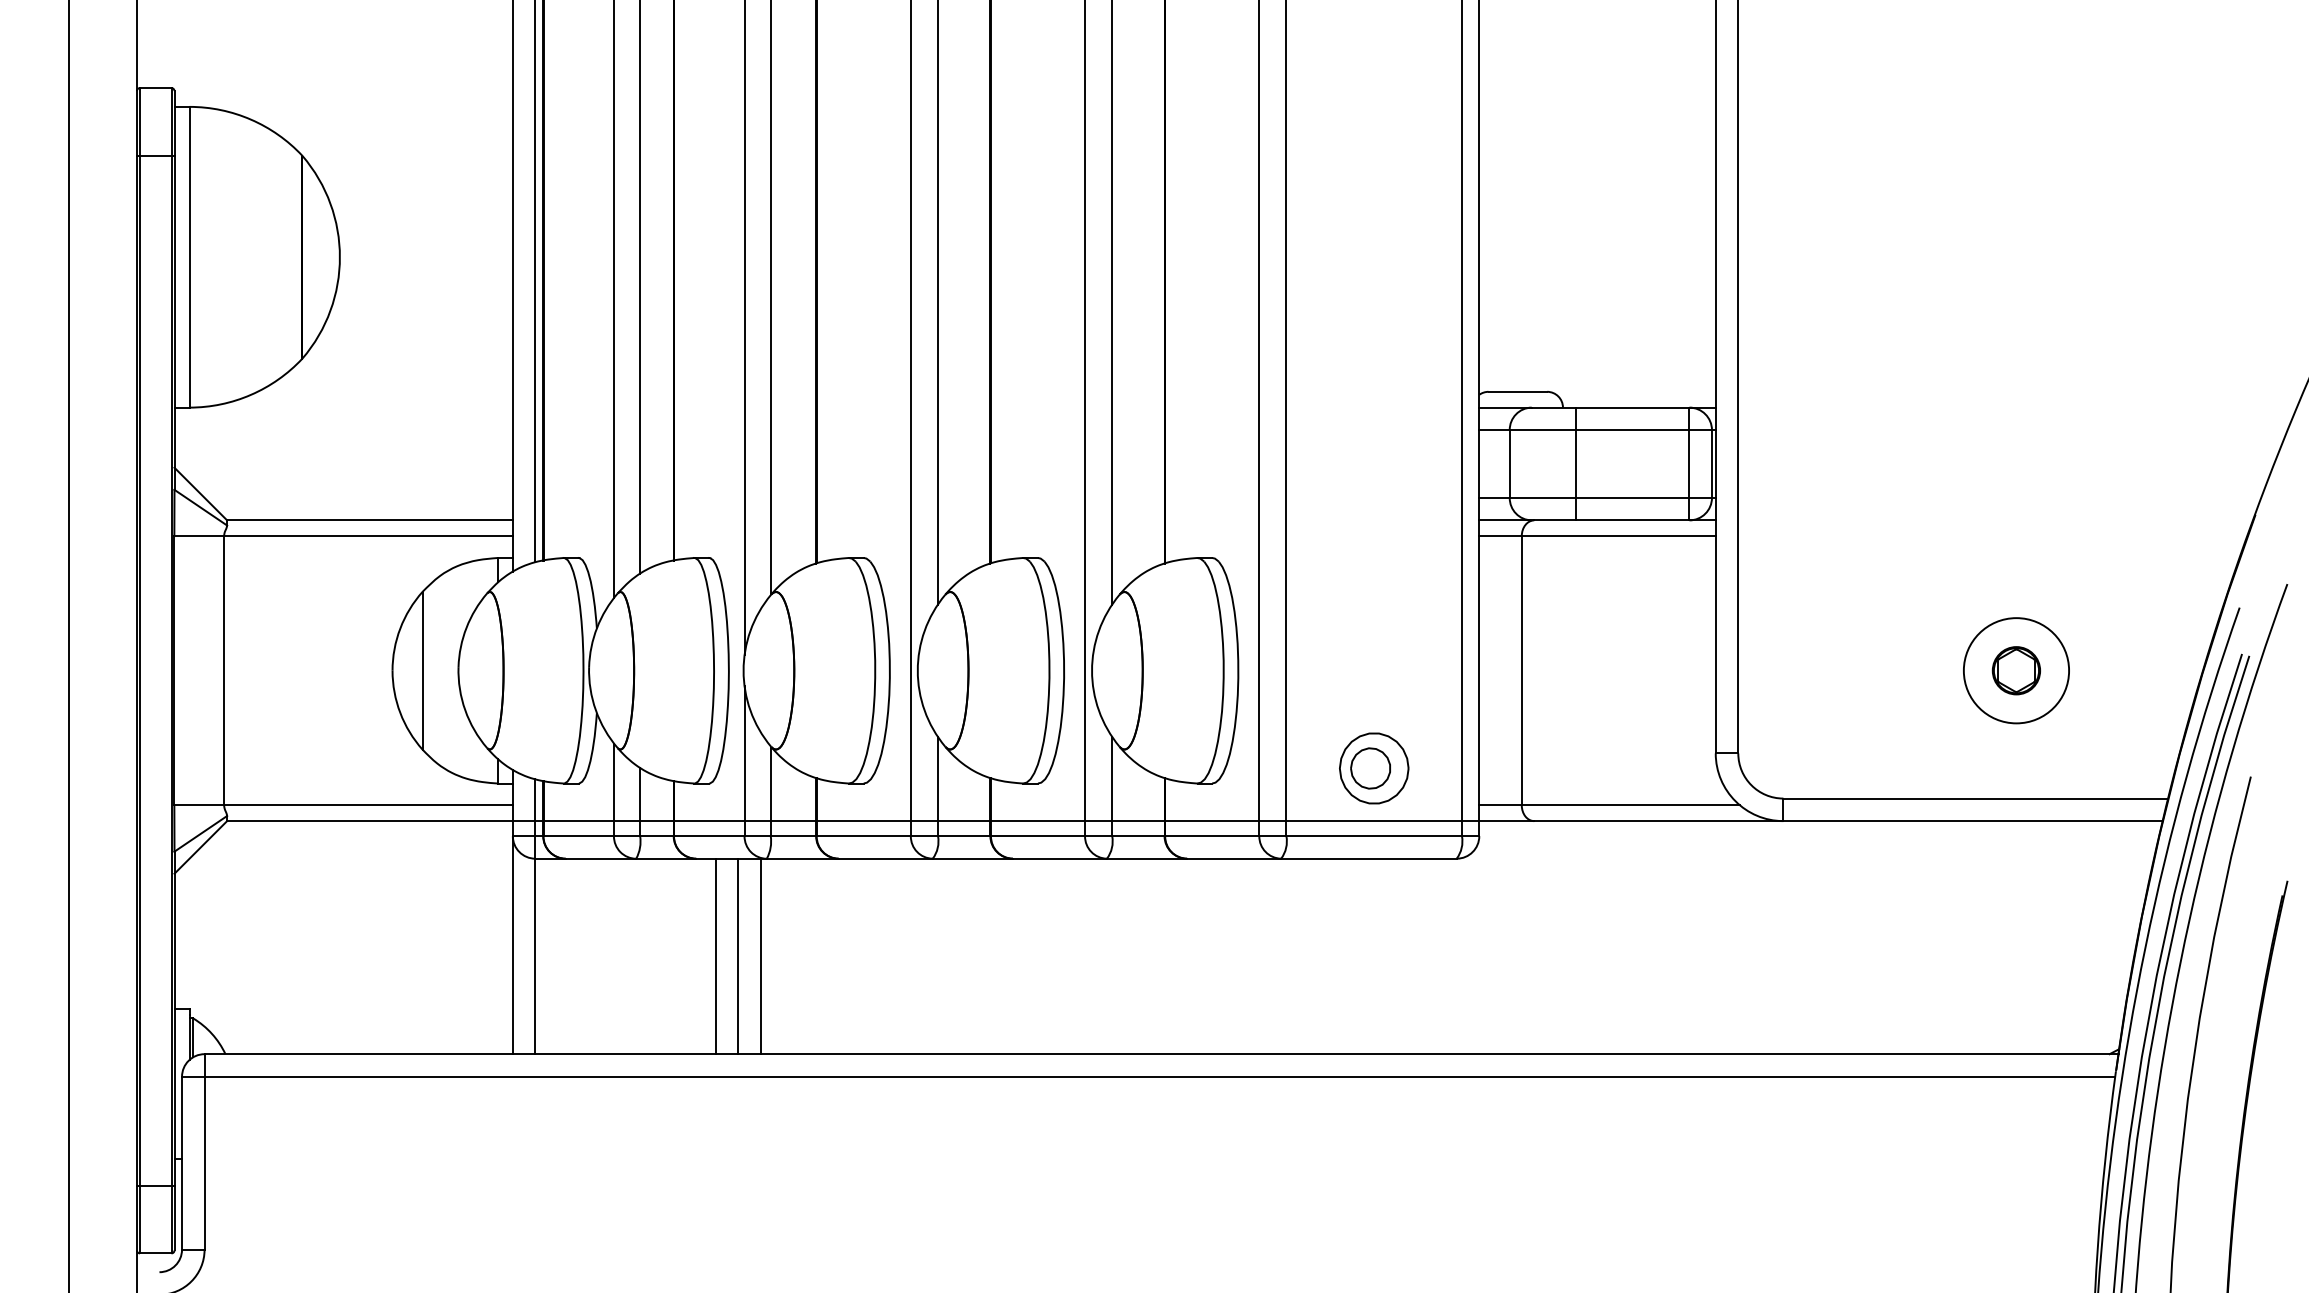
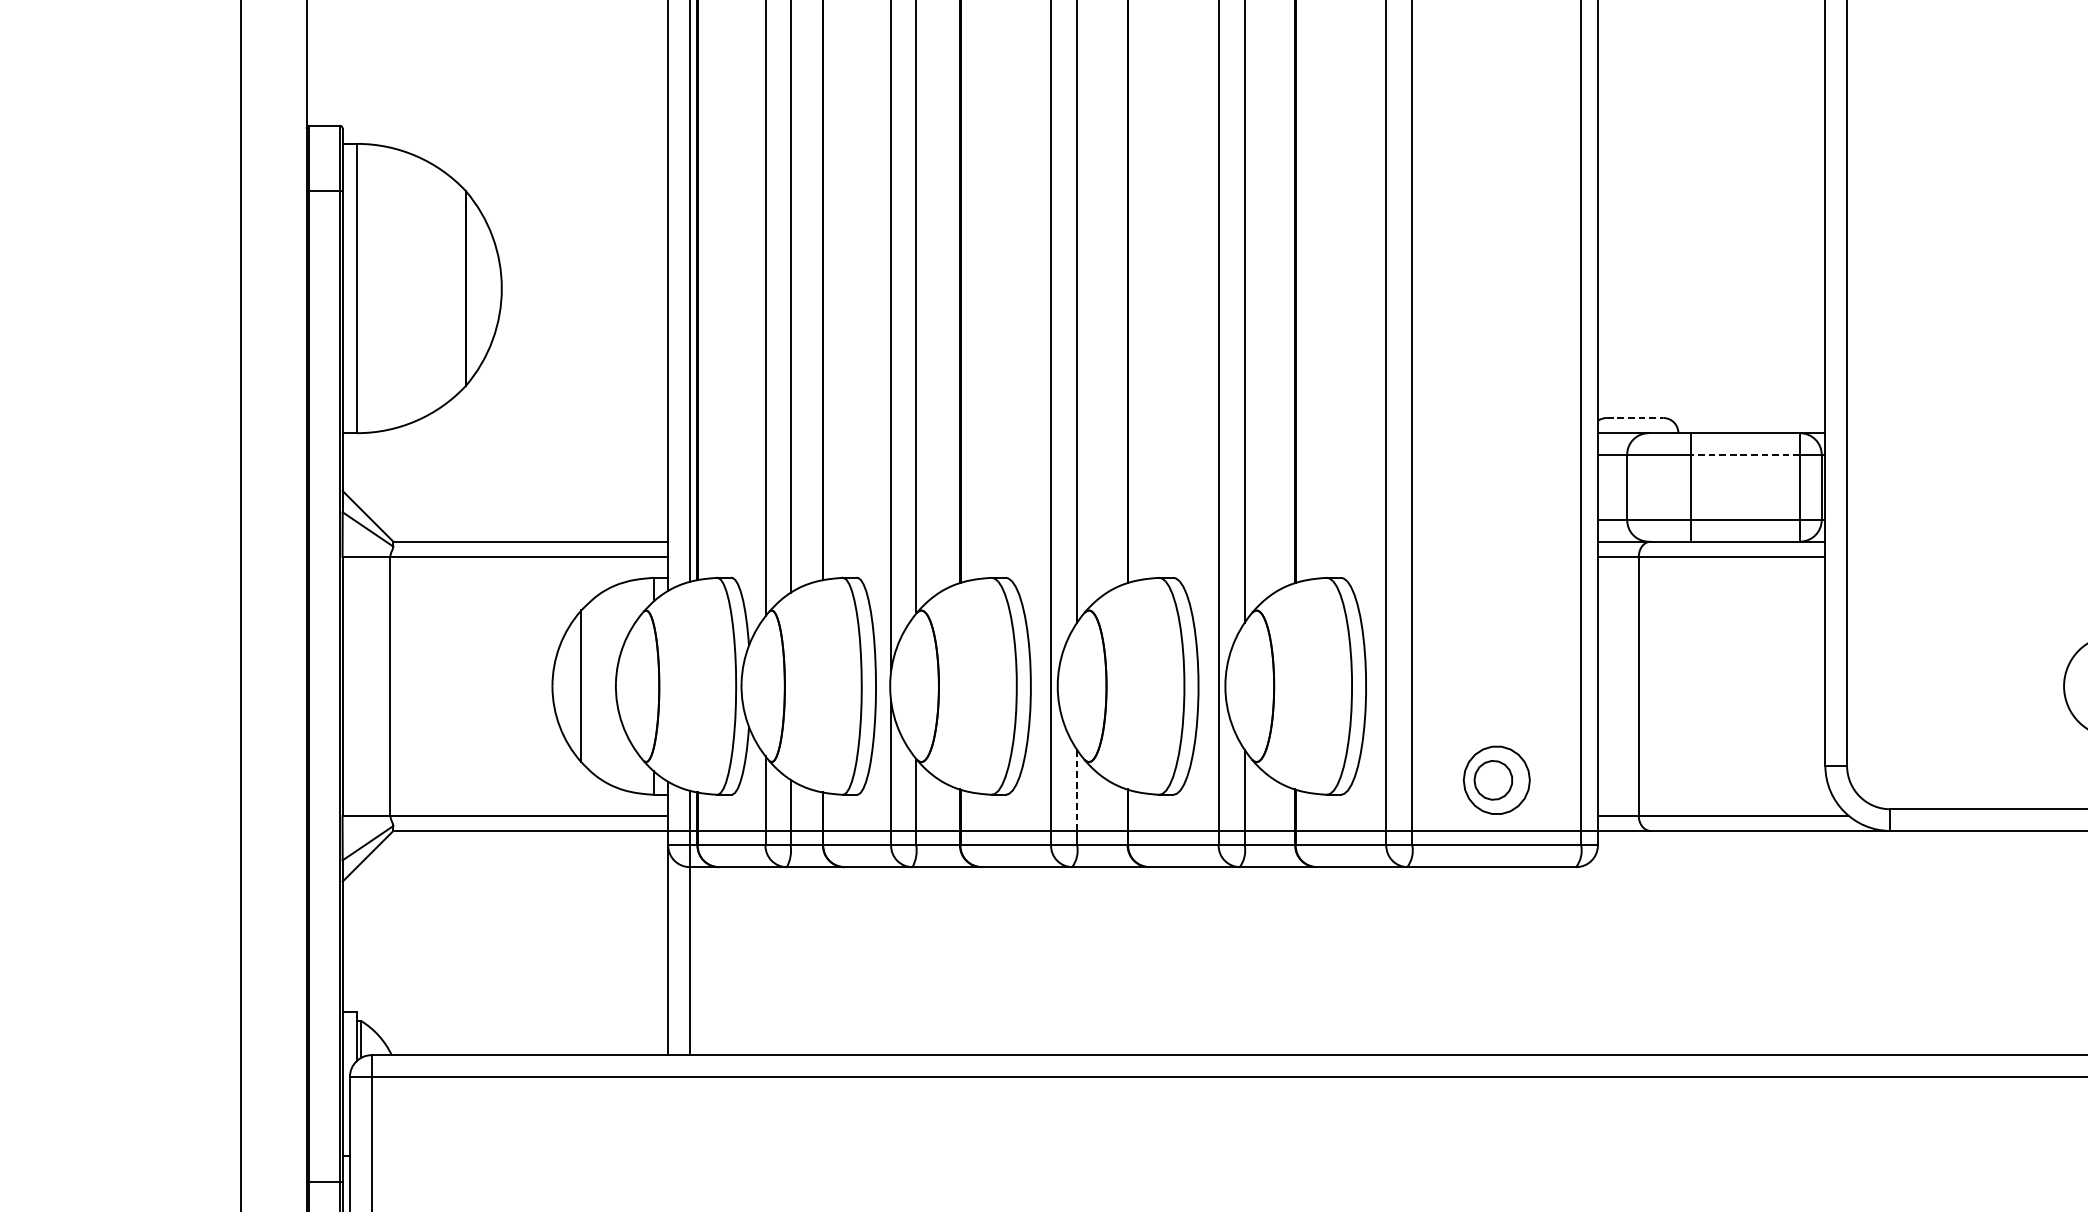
line: (1518, 391) -> (1635, 417), solid -> dashed
line: (1632, 430) -> (1745, 455), solid -> dashed
line: (937, 778) -> (1076, 789), solid -> dashed
line: (715, 956) -> (863, 961), removed
line: (738, 956) -> (885, 961), removed
line: (760, 956) -> (906, 961), removed

